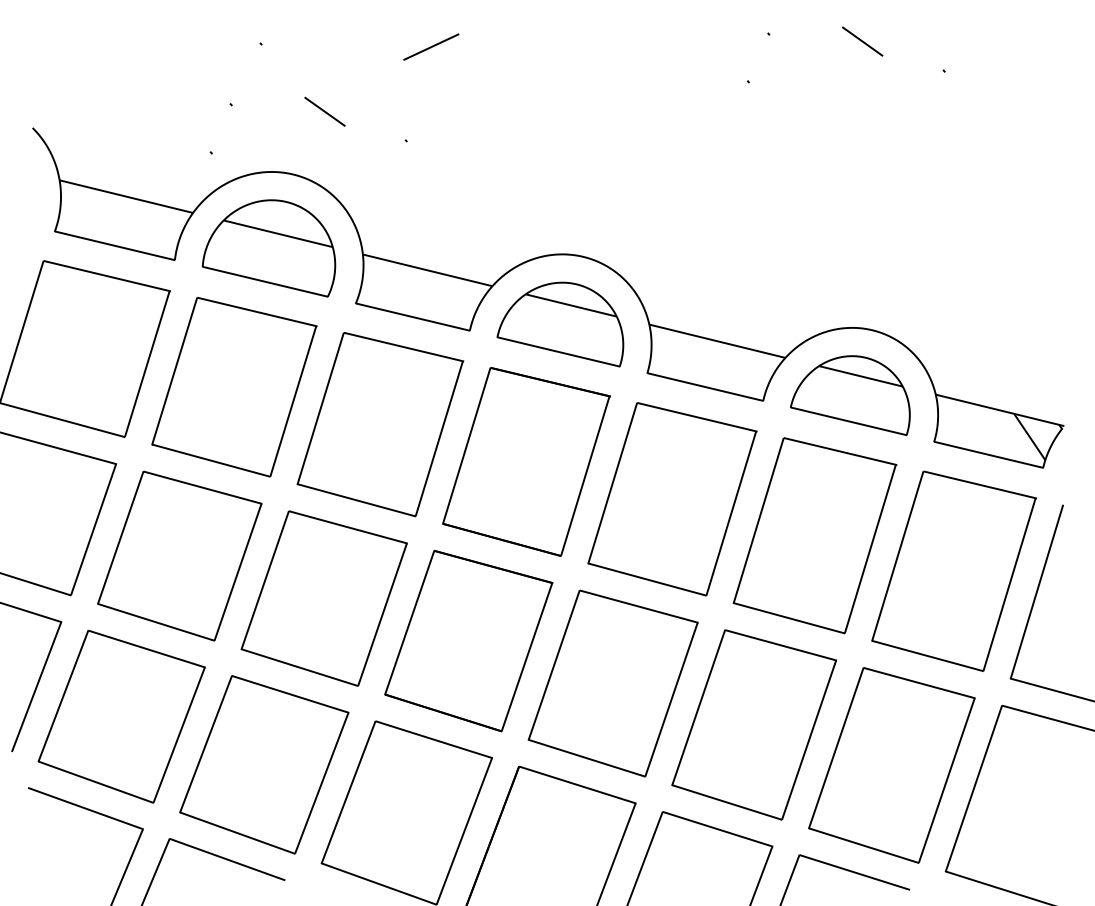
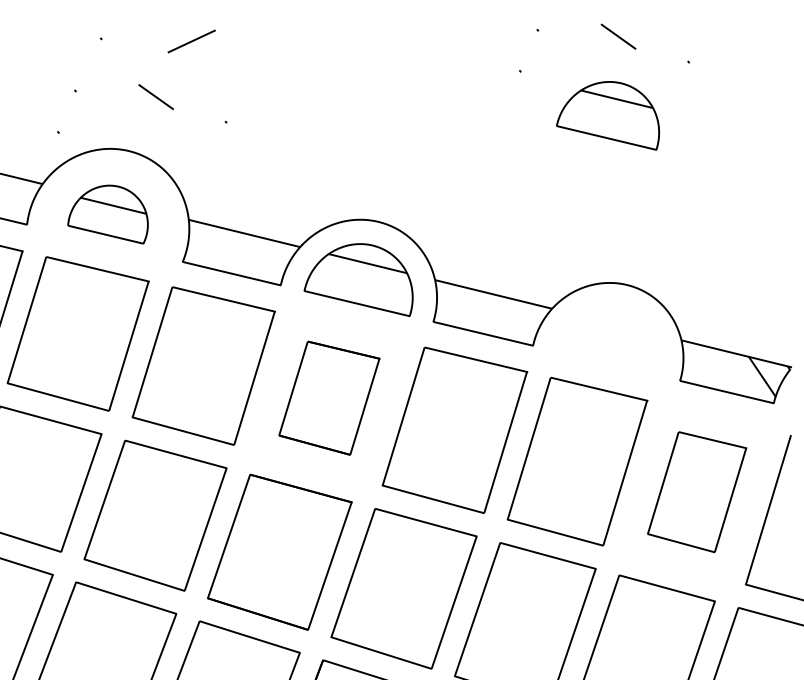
line: (431, 46) -> (191, 40), moved
part: (268, 248) -> (107, 214), size x0.7
part: (850, 395) -> (608, 115), moved
part: (526, 461) -> (329, 397), size x0.7
part: (953, 570) -> (696, 491), size x0.7

